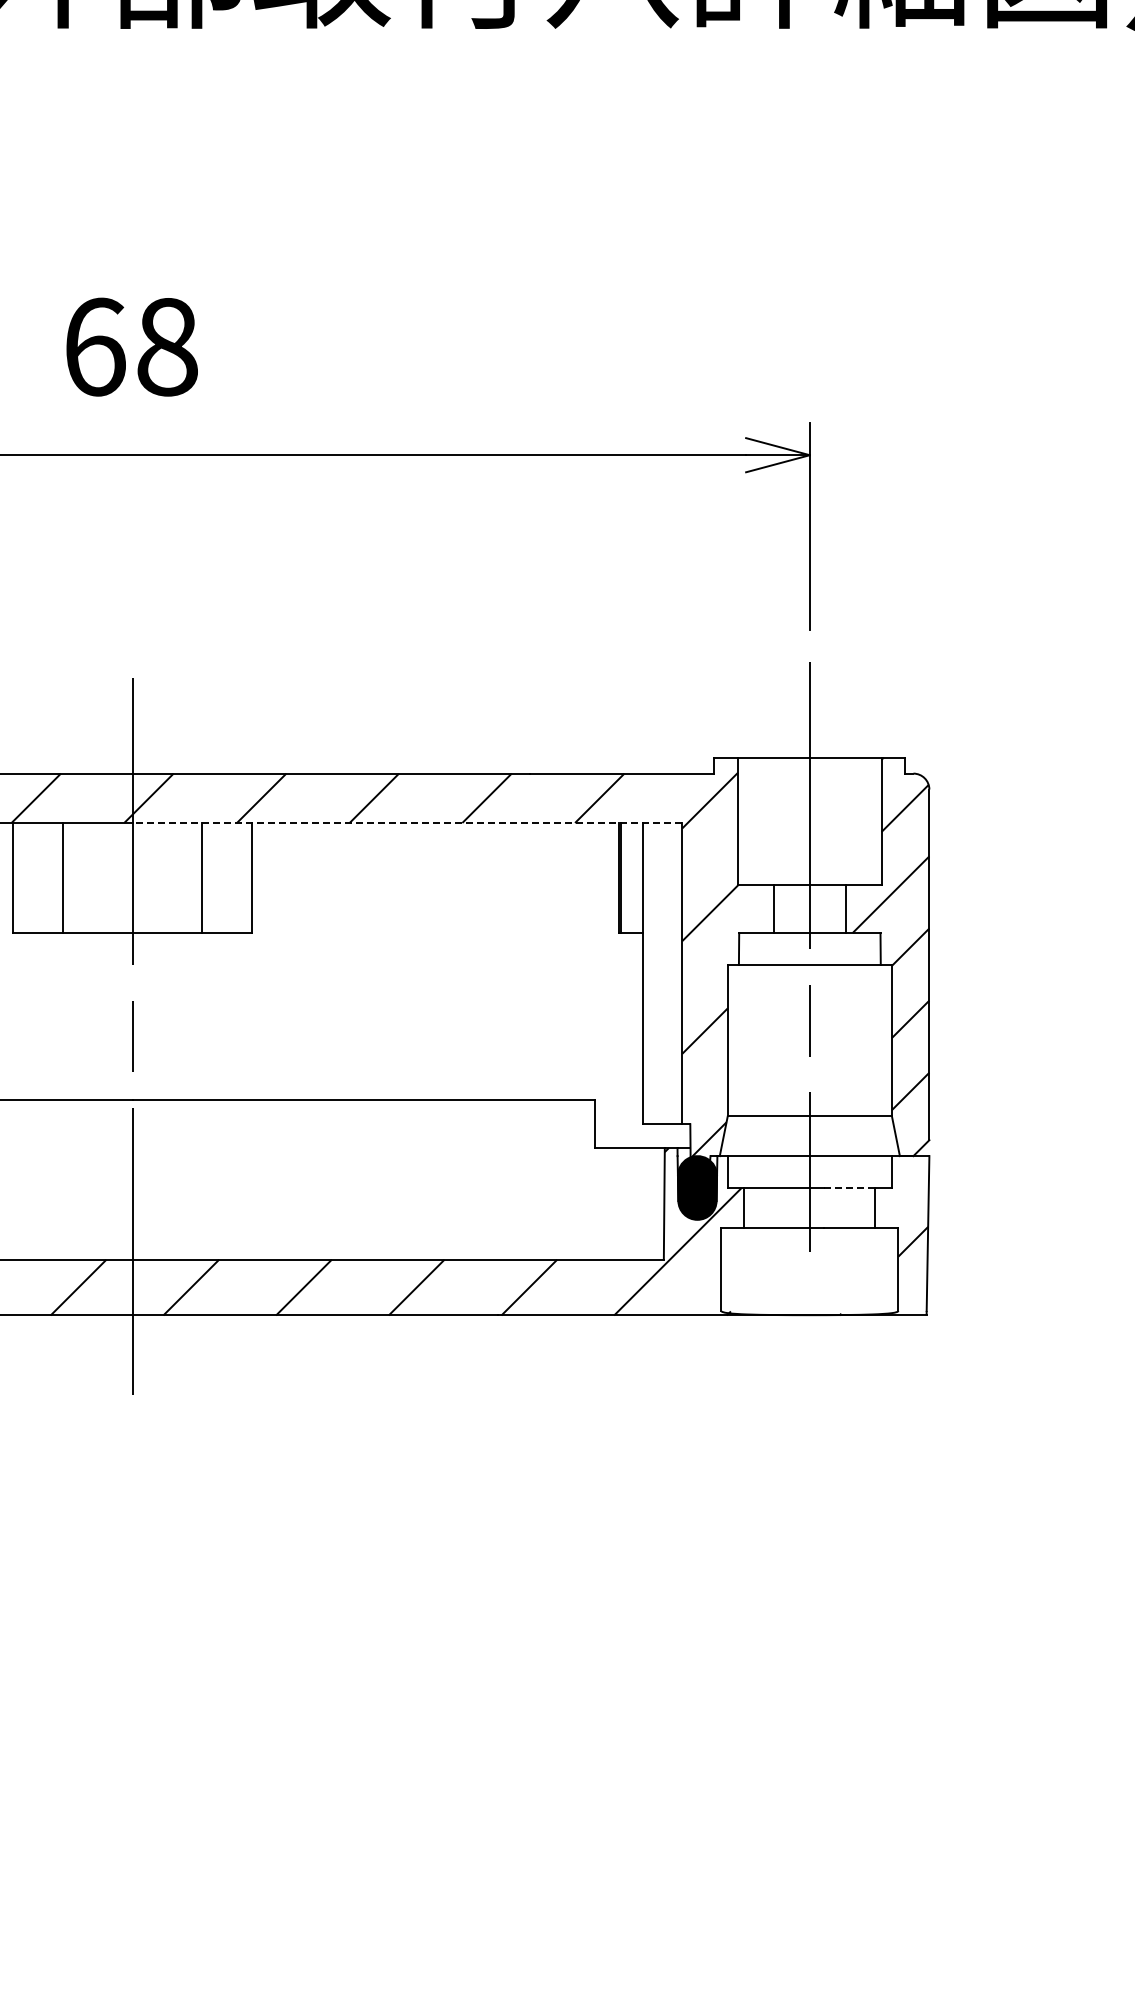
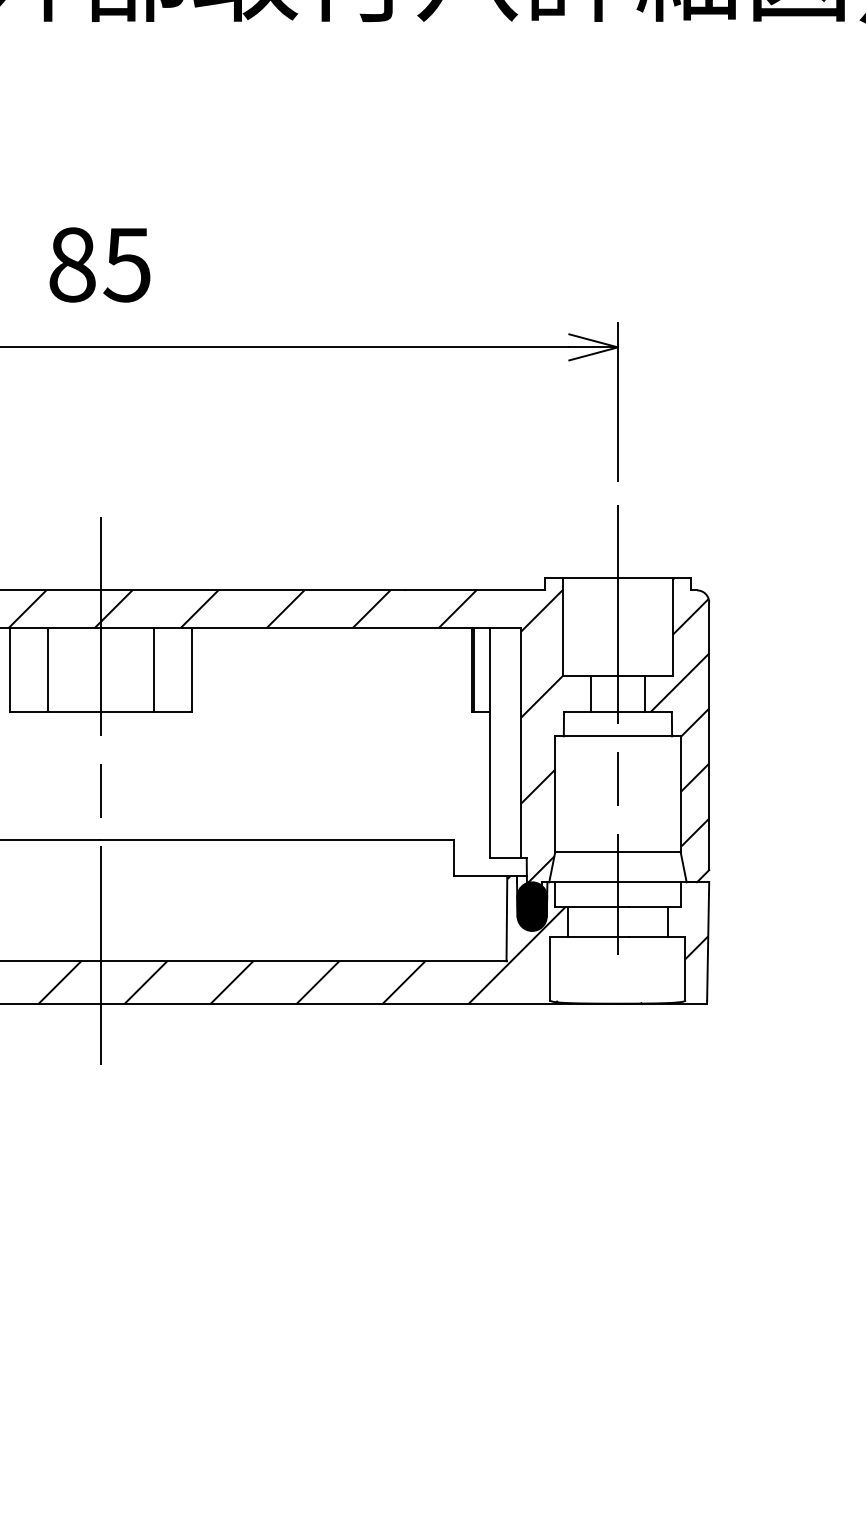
text: (131, 346) -> (100, 264), 68 -> 85
line: (407, 823) -> (310, 628), dashed -> solid
line: (850, 1187) -> (648, 906), dashed -> solid

